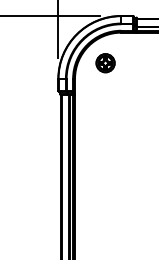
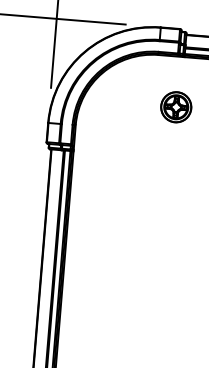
part: (105, 63) -> (176, 107), moved

